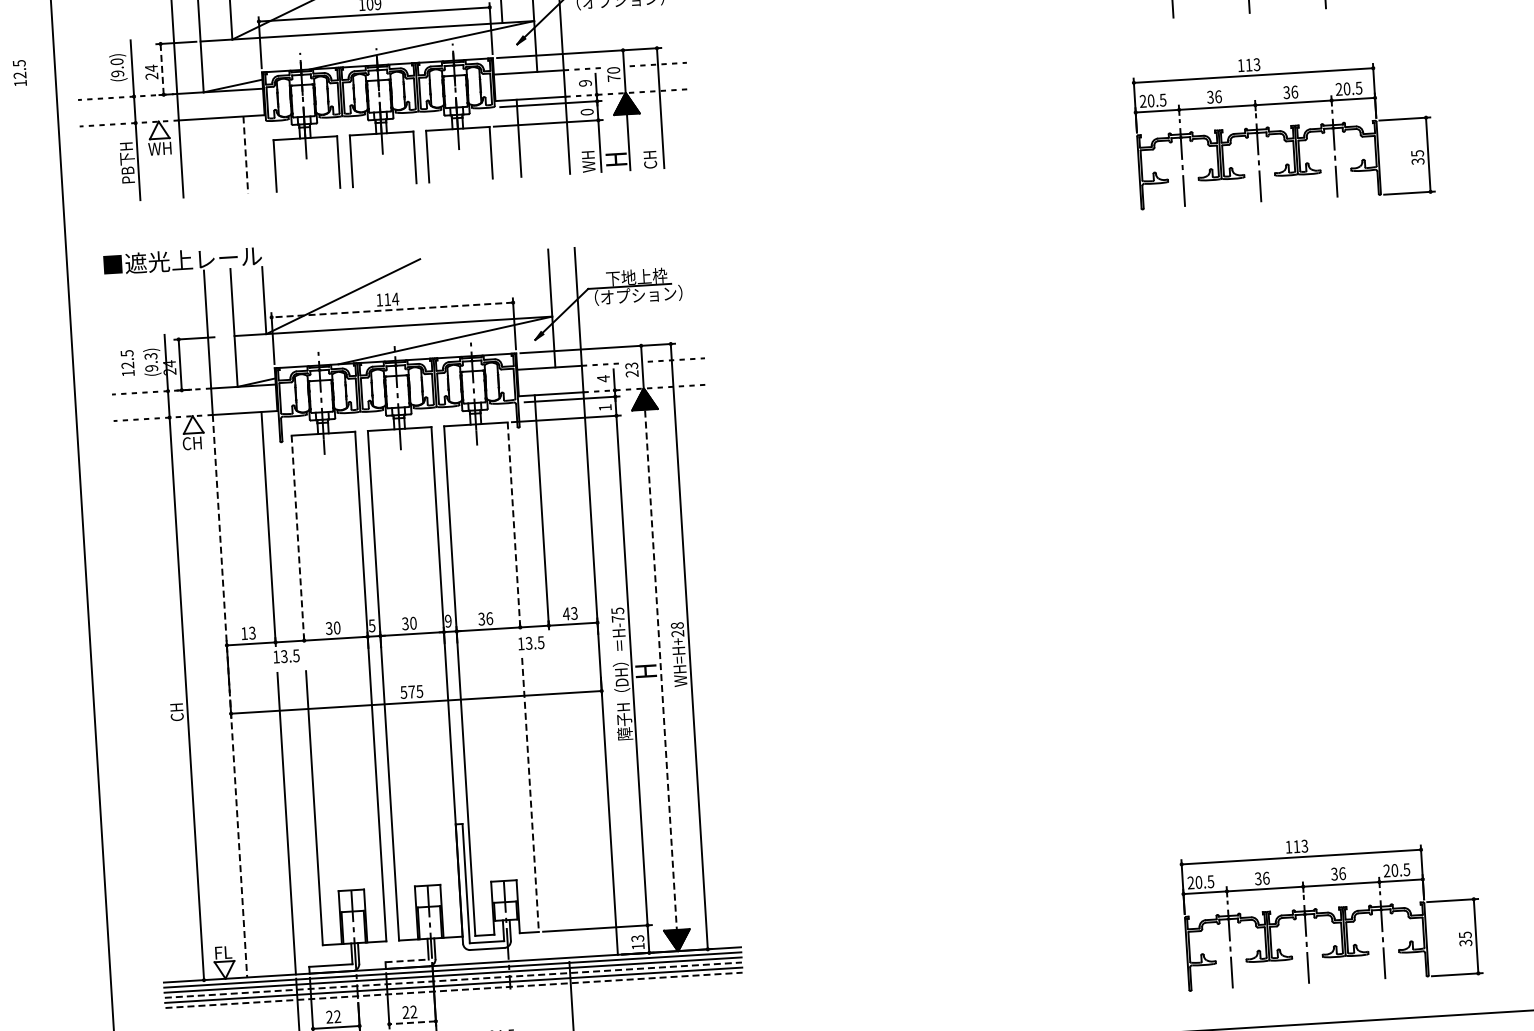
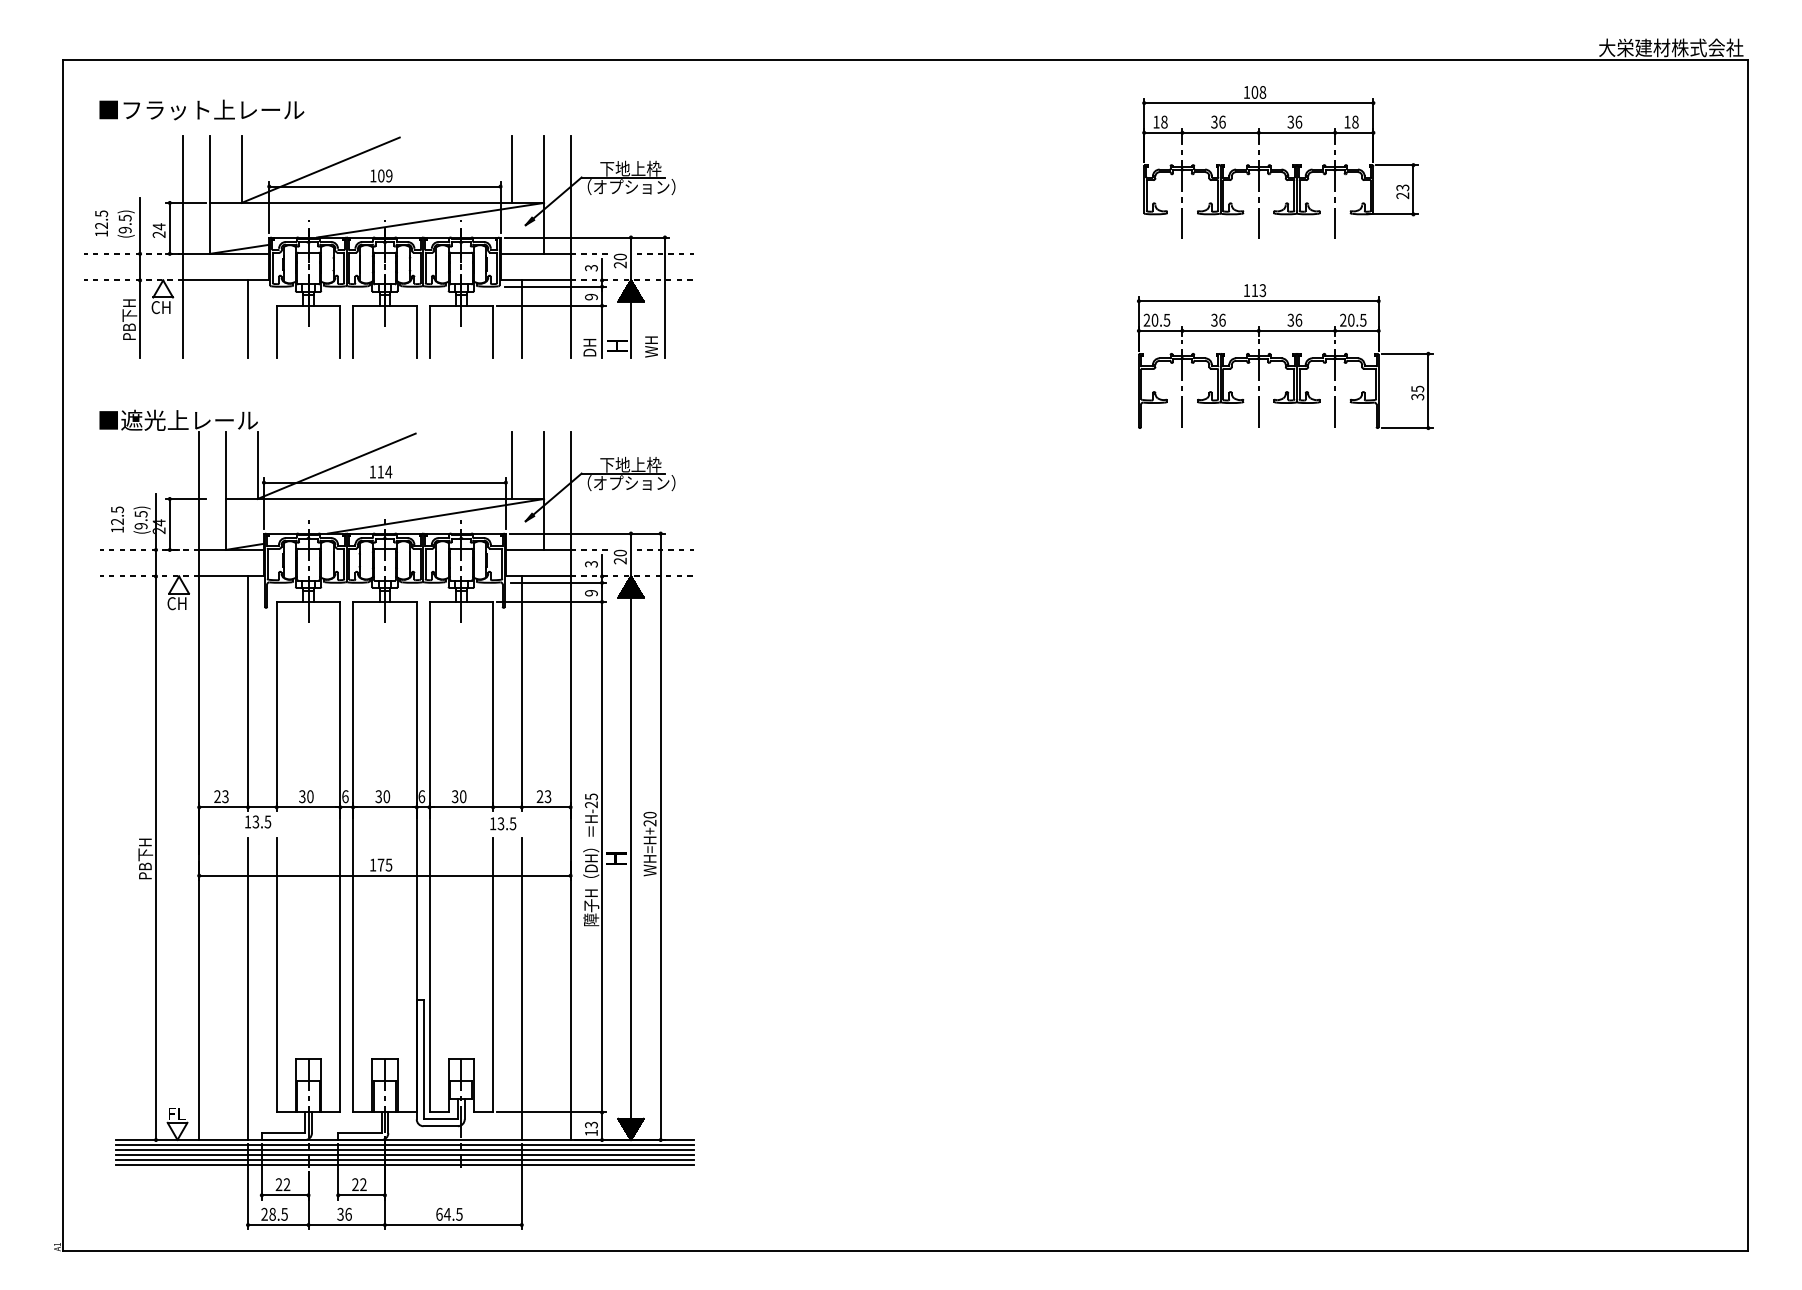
text: (116, 61) -> (124, 217), (9.0) -> (9.5)
line: (161, 69) -> (169, 228), dashed -> solid
text: (19, 73) -> (101, 223), moved
text: (613, 77) -> (619, 264), 70 -> 20
text: (585, 83) -> (591, 268), 9 -> 3
text: (587, 111) -> (591, 296), 0 -> 9
text: (159, 148) -> (162, 307), WH -> CH
line: (246, 155) -> (248, 319), dashed -> solid
text: (650, 157) -> (651, 346), CH -> WH
text: (588, 161) -> (589, 346), WH -> DH
line: (518, 285) -> (512, 465), added
line: (391, 309) -> (384, 482), dashed -> solid
text: (150, 356) -> (140, 514), (9.3) -> (9.5)
text: (631, 365) -> (620, 552), 23 -> 20
text: (603, 378) -> (591, 563), 4 -> 3
text: (605, 408) -> (591, 593), 1 -> 9
line: (514, 526) -> (493, 706), dashed -> solid
line: (297, 540) -> (276, 706), dashed -> solid
text: (565, 613) -> (539, 796), 43 -> 23
text: (489, 618) -> (463, 796), 36 -> 30
text: (618, 618) -> (591, 804), H-75 -> H-25
text: (448, 621) -> (421, 796), 9 -> 6
text: (372, 625) -> (345, 796), 5 -> 6
text: (677, 625) -> (650, 814), WH=H+28 -> WH=H+20
text: (244, 633) -> (217, 796), 13 -> 23
line: (661, 670) -> (631, 858), dashed -> solid
text: (403, 691) -> (372, 864), 575 -> 175
line: (230, 696) -> (199, 858), dashed -> solid
text: (176, 699) -> (145, 858), CH -> PB下H
line: (530, 795) -> (493, 975), dashed -> solid
line: (559, 806) -> (521, 988), added
part: (1331, 910) -> (1285, 1139), removed
line: (406, 961) -> (359, 1133), dashed -> solid
line: (454, 980) -> (405, 1155), dashed -> solid
line: (454, 990) -> (405, 1165), dashed -> solid
line: (412, 1022) -> (361, 1195), dashed -> solid

